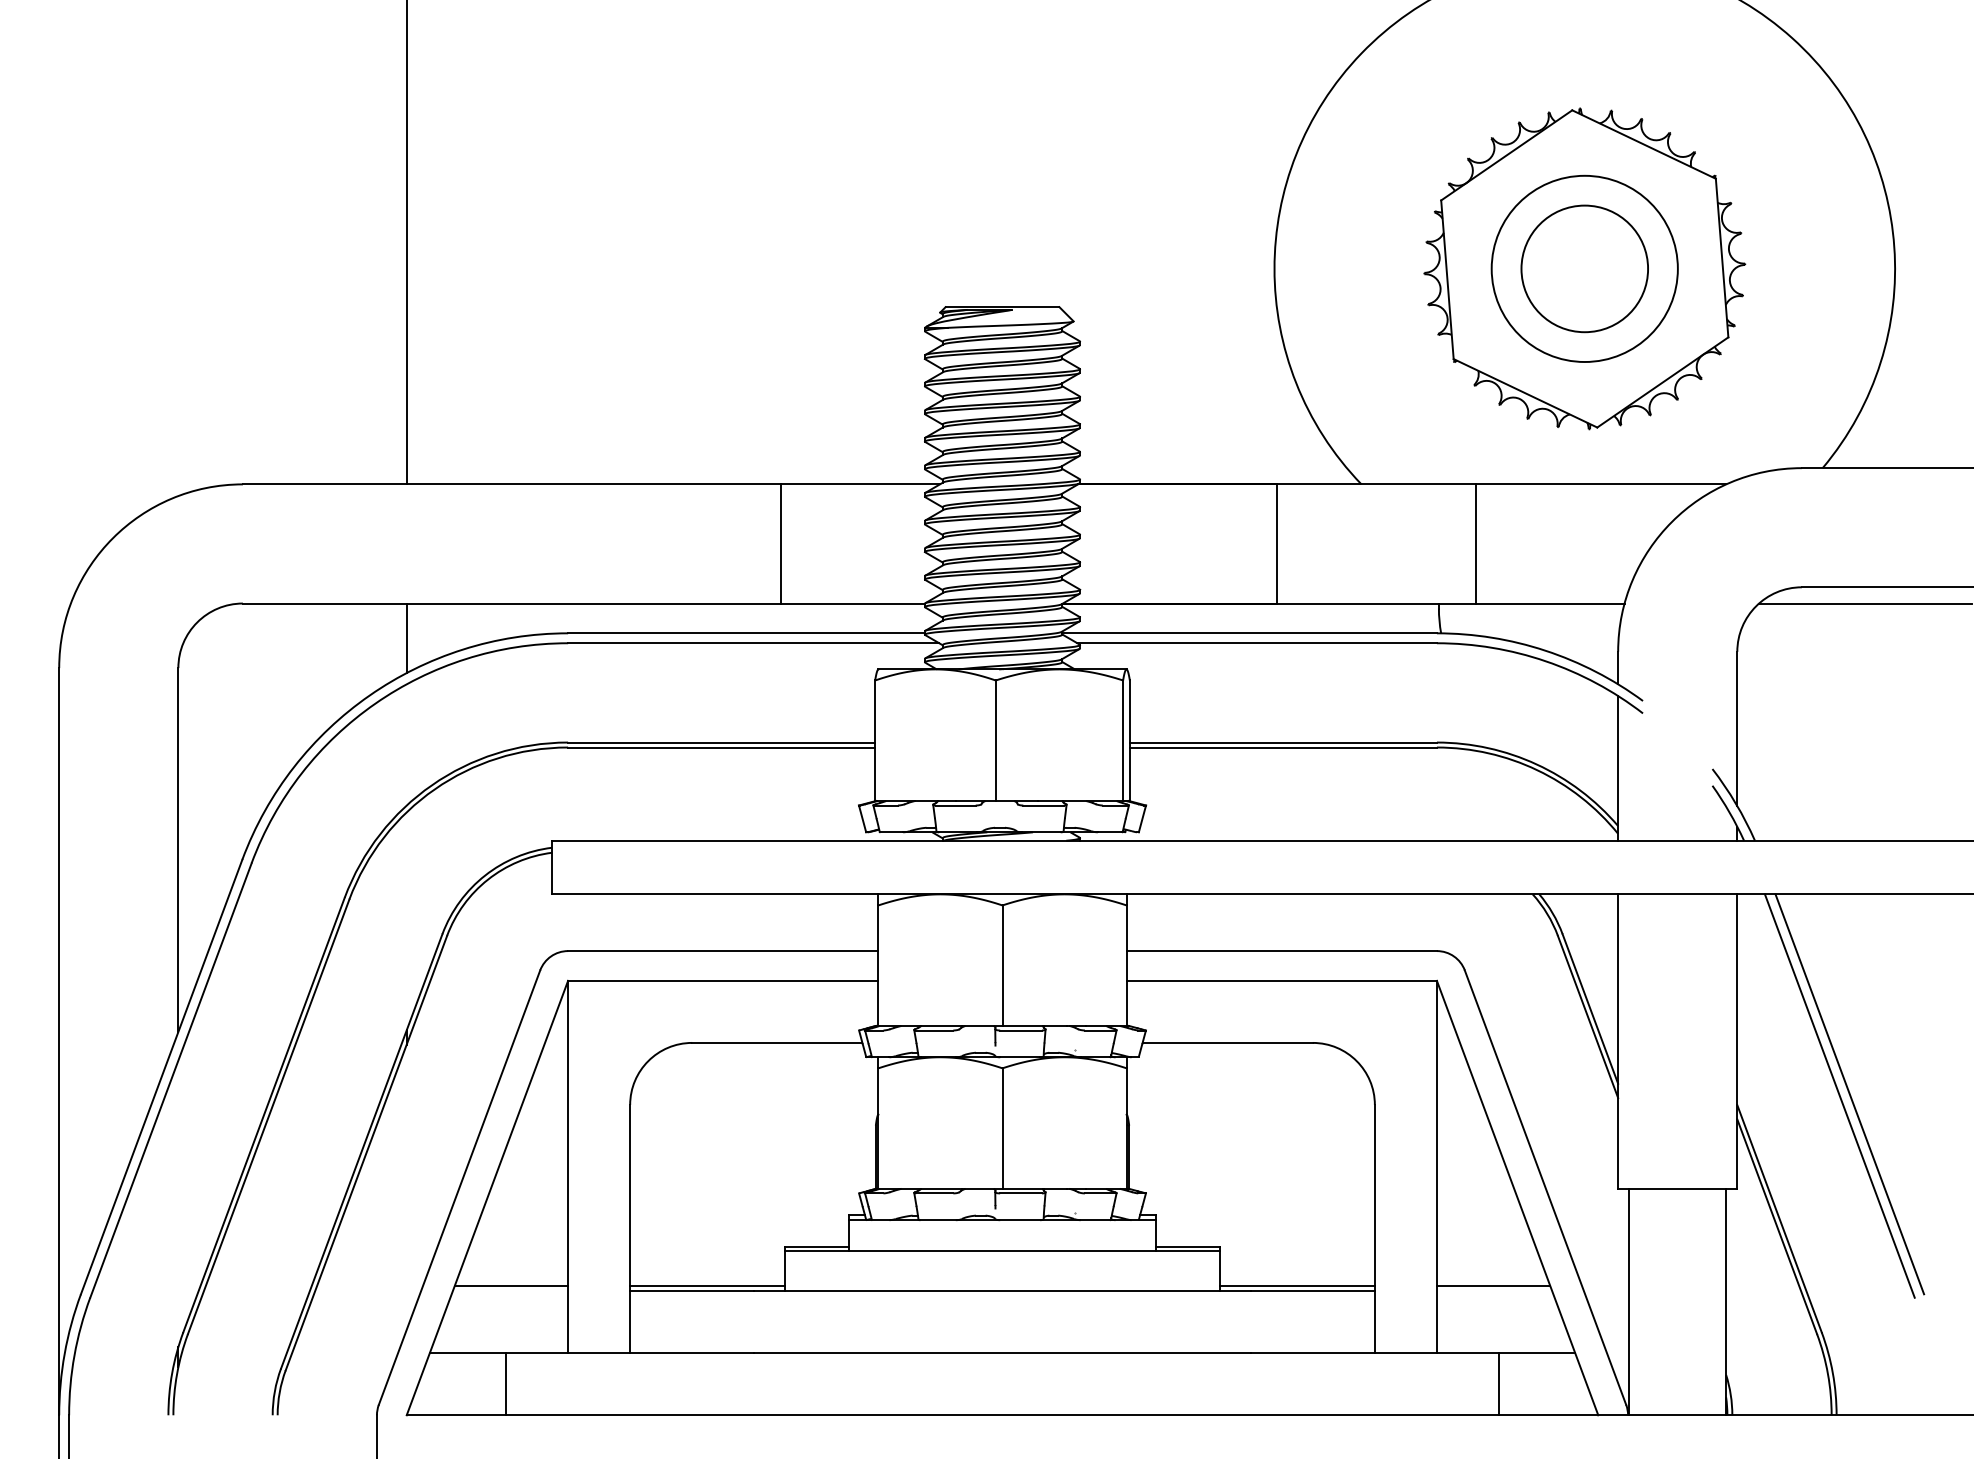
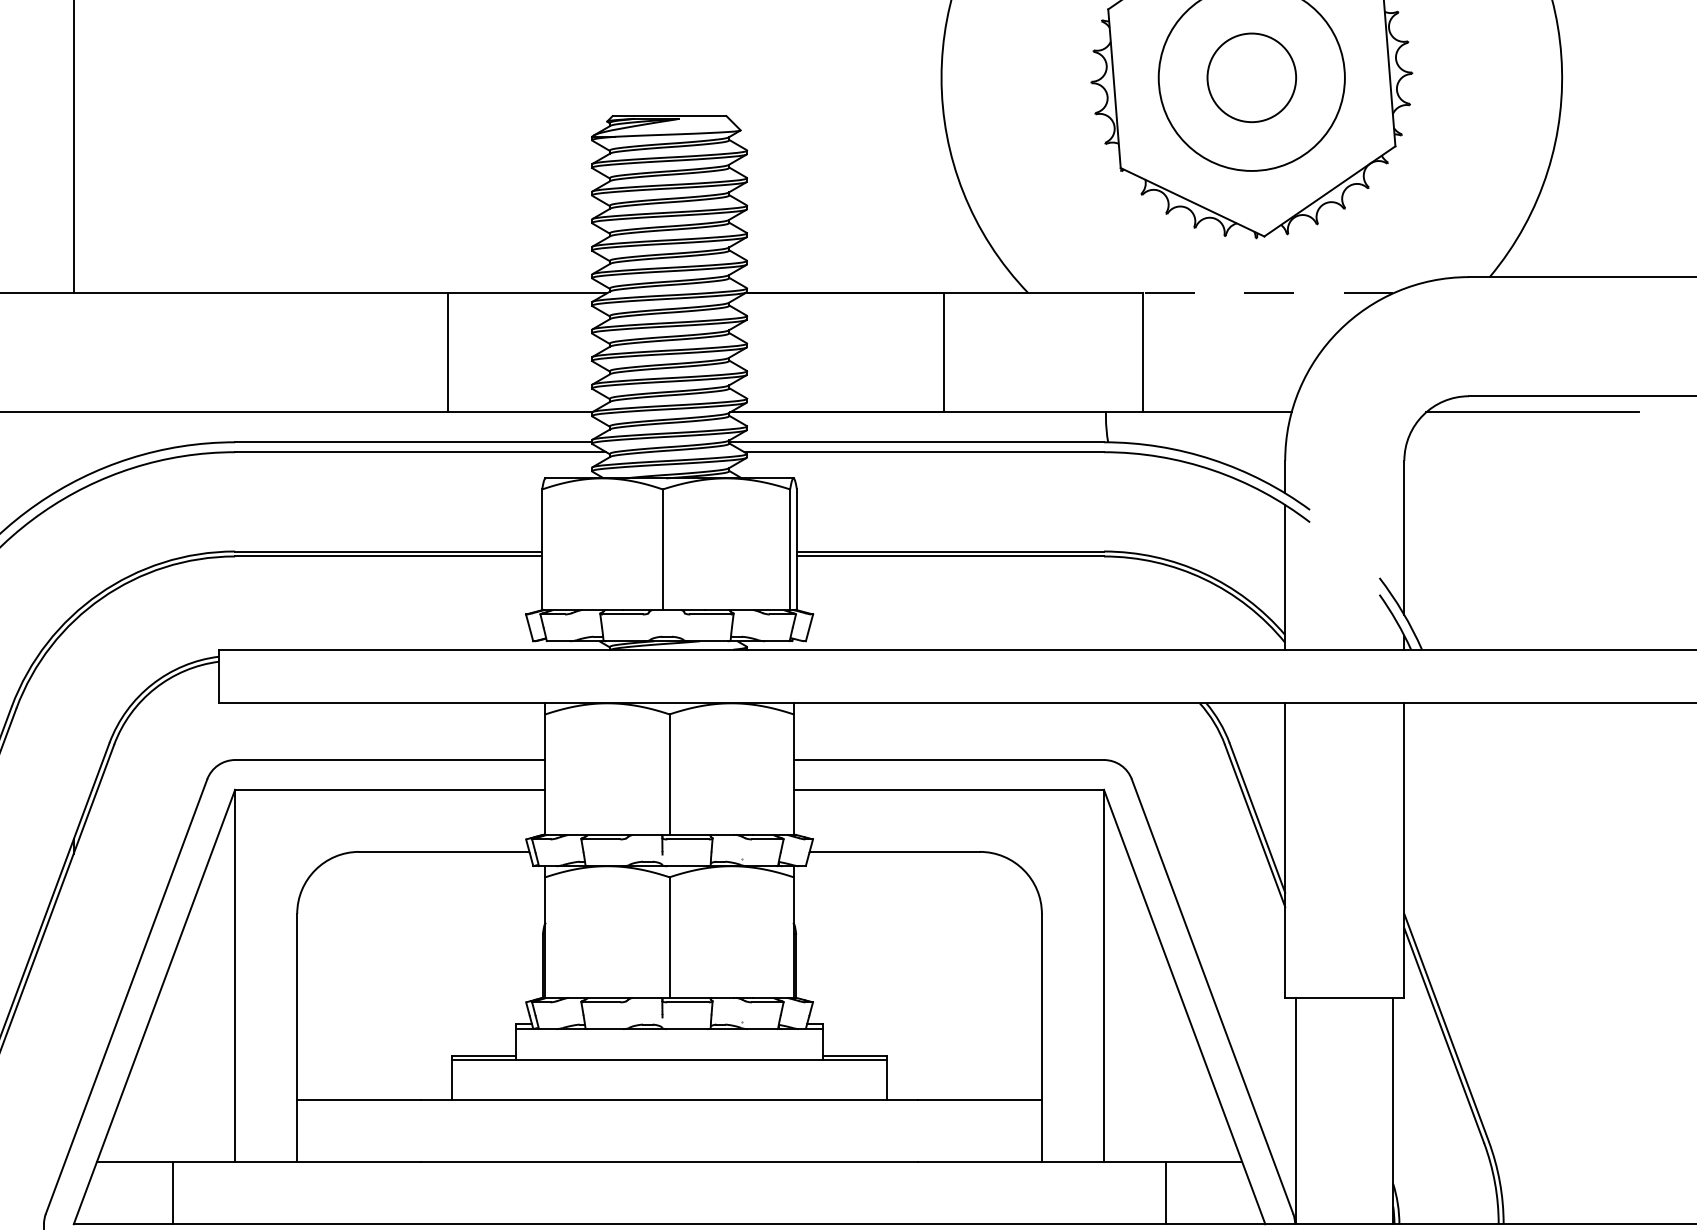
circle: (1584, 268) -> (1251, 77), size x0.7
line: (1600, 484) -> (1267, 293), solid -> dashed
line: (406, 638) -> (73, 447), removed
line: (1849, 1094) -> (1516, 903), removed
line: (1839, 1095) -> (1506, 904), removed
line: (511, 1286) -> (178, 1095), removed
line: (707, 1286) -> (374, 1095), removed
line: (1296, 1286) -> (963, 1095), removed
line: (1493, 1286) -> (1160, 1095), removed

